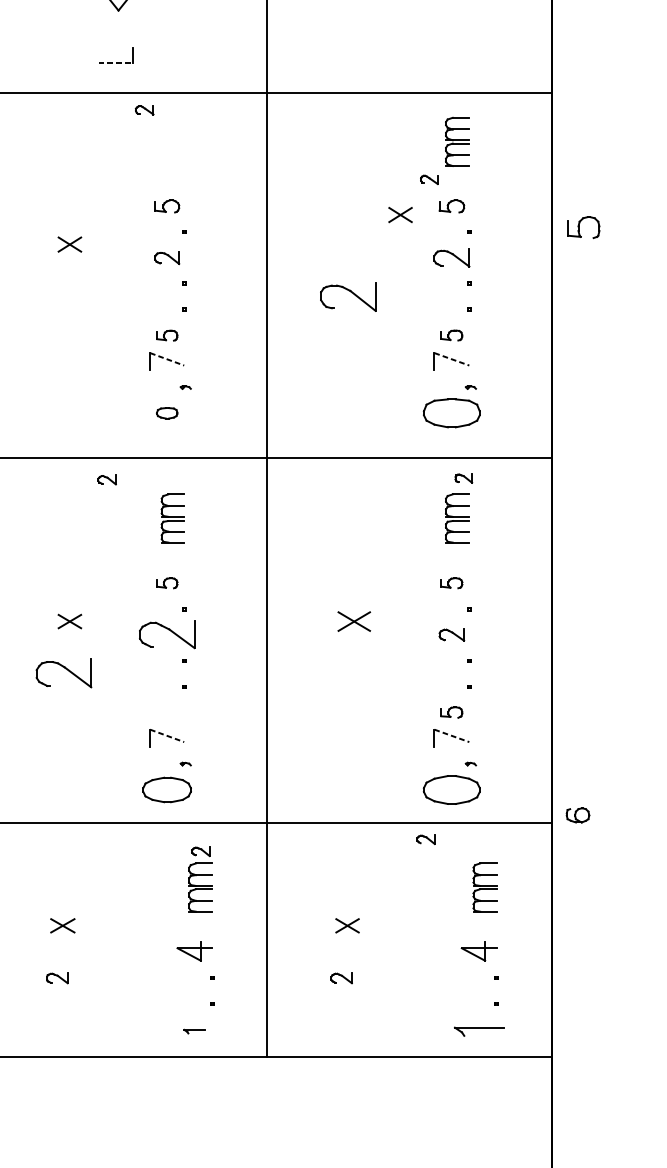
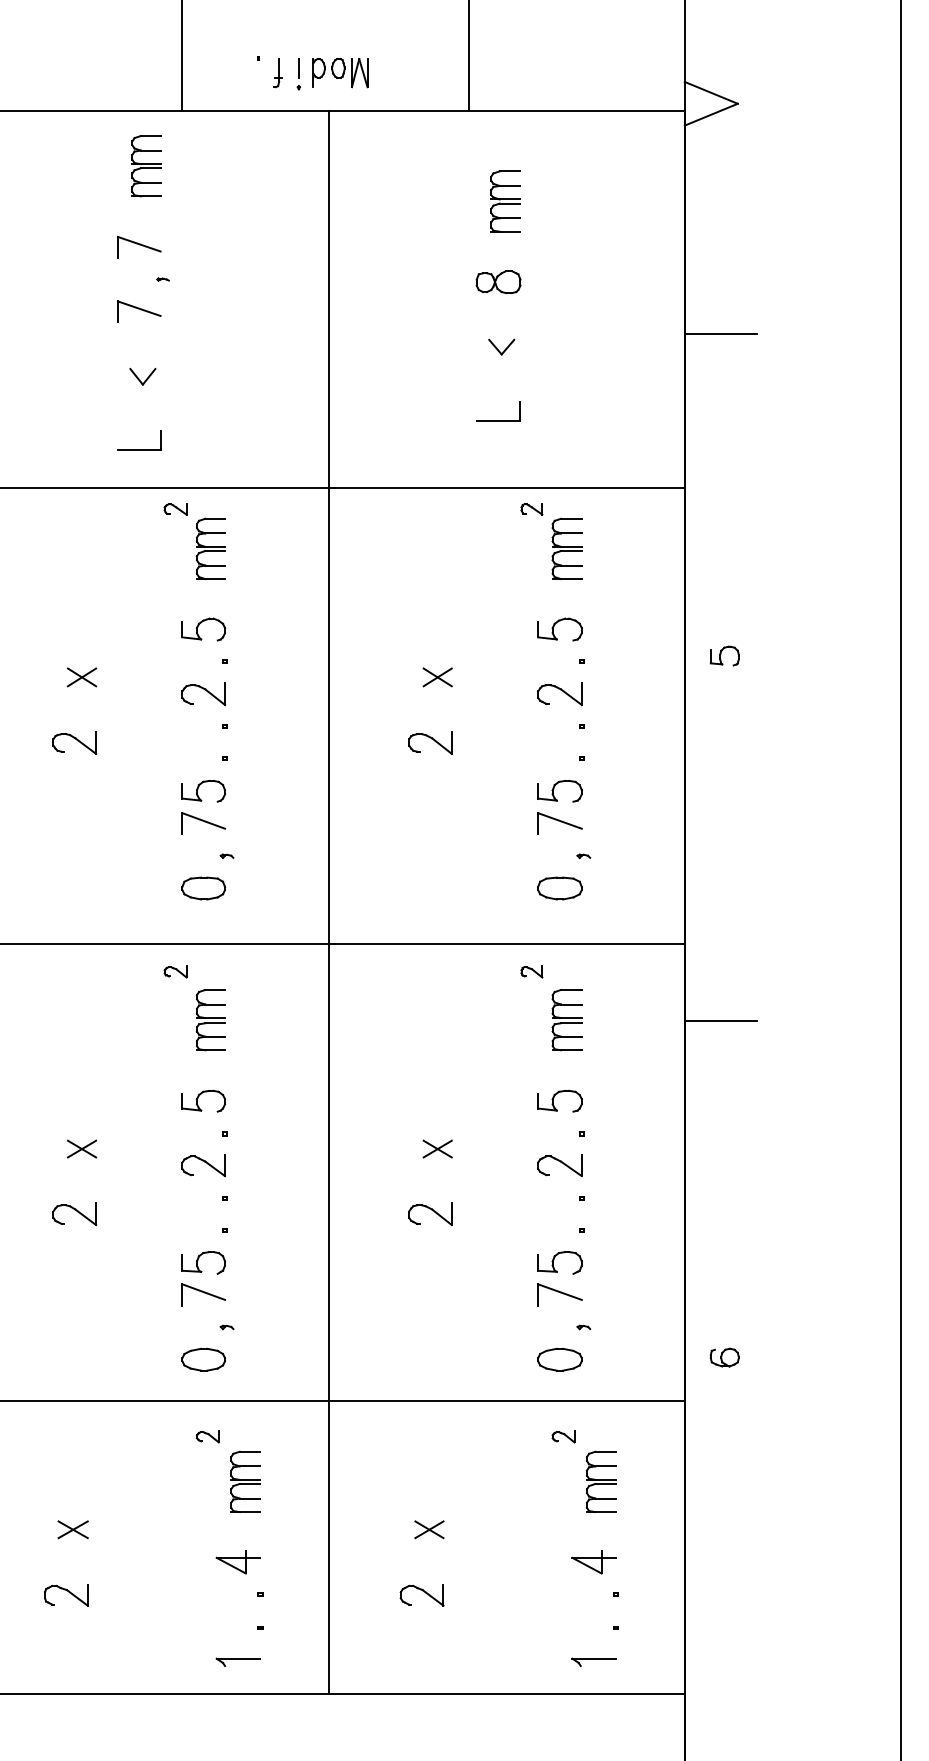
part: (402, 39) -> (498, 420), added
line: (115, 63) -> (139, 450), dashed -> solid
part: (172, 141) -> (210, 548), added
part: (429, 179) -> (531, 509), moved
part: (166, 206) -> (203, 629), size x1.43
part: (451, 206) -> (559, 629), size x1.43
part: (400, 215) -> (437, 677), moved
part: (583, 227) -> (724, 655), size x0.71
part: (166, 257) -> (203, 693), size x1.43
part: (63, 296) -> (74, 742), added
part: (348, 296) -> (430, 742), size x0.62
part: (451, 334) -> (559, 790), size x1.67
part: (166, 335) -> (203, 791), size x1.67
line: (166, 358) -> (203, 820), dashed -> solid
line: (452, 359) -> (560, 821), dashed -> solid
part: (166, 413) -> (203, 888), size x1.67
part: (451, 413) -> (559, 888), size x0.62
part: (463, 478) -> (531, 971), moved
part: (107, 479) -> (175, 971), moved
line: (580, 519) -> (720, 1021), added
part: (166, 582) -> (203, 1100), size x1.67
part: (451, 582) -> (559, 1100), size x1.67
part: (353, 621) -> (437, 1148), size x0.71
part: (166, 634) -> (203, 1165), size x0.62
part: (451, 634) -> (559, 1165), size x1.43
part: (63, 673) -> (74, 1214), size x0.62
part: (348, 673) -> (430, 1213), added
part: (166, 712) -> (203, 1262), added
part: (451, 712) -> (559, 1262), size x1.67
line: (166, 736) -> (203, 1292), dashed -> solid
line: (452, 736) -> (560, 1292), dashed -> solid
part: (166, 789) -> (203, 1359), size x0.71
part: (451, 789) -> (559, 1359), size x0.62
part: (577, 815) -> (724, 1357), moved
part: (425, 839) -> (563, 1436), moved
part: (200, 851) -> (207, 1436), moved
part: (57, 978) -> (66, 1595), size x1.67
part: (341, 978) -> (421, 1595), size x1.67
part: (194, 1031) -> (237, 1661), size x1.67
part: (478, 1031) -> (593, 1662), size x0.71

